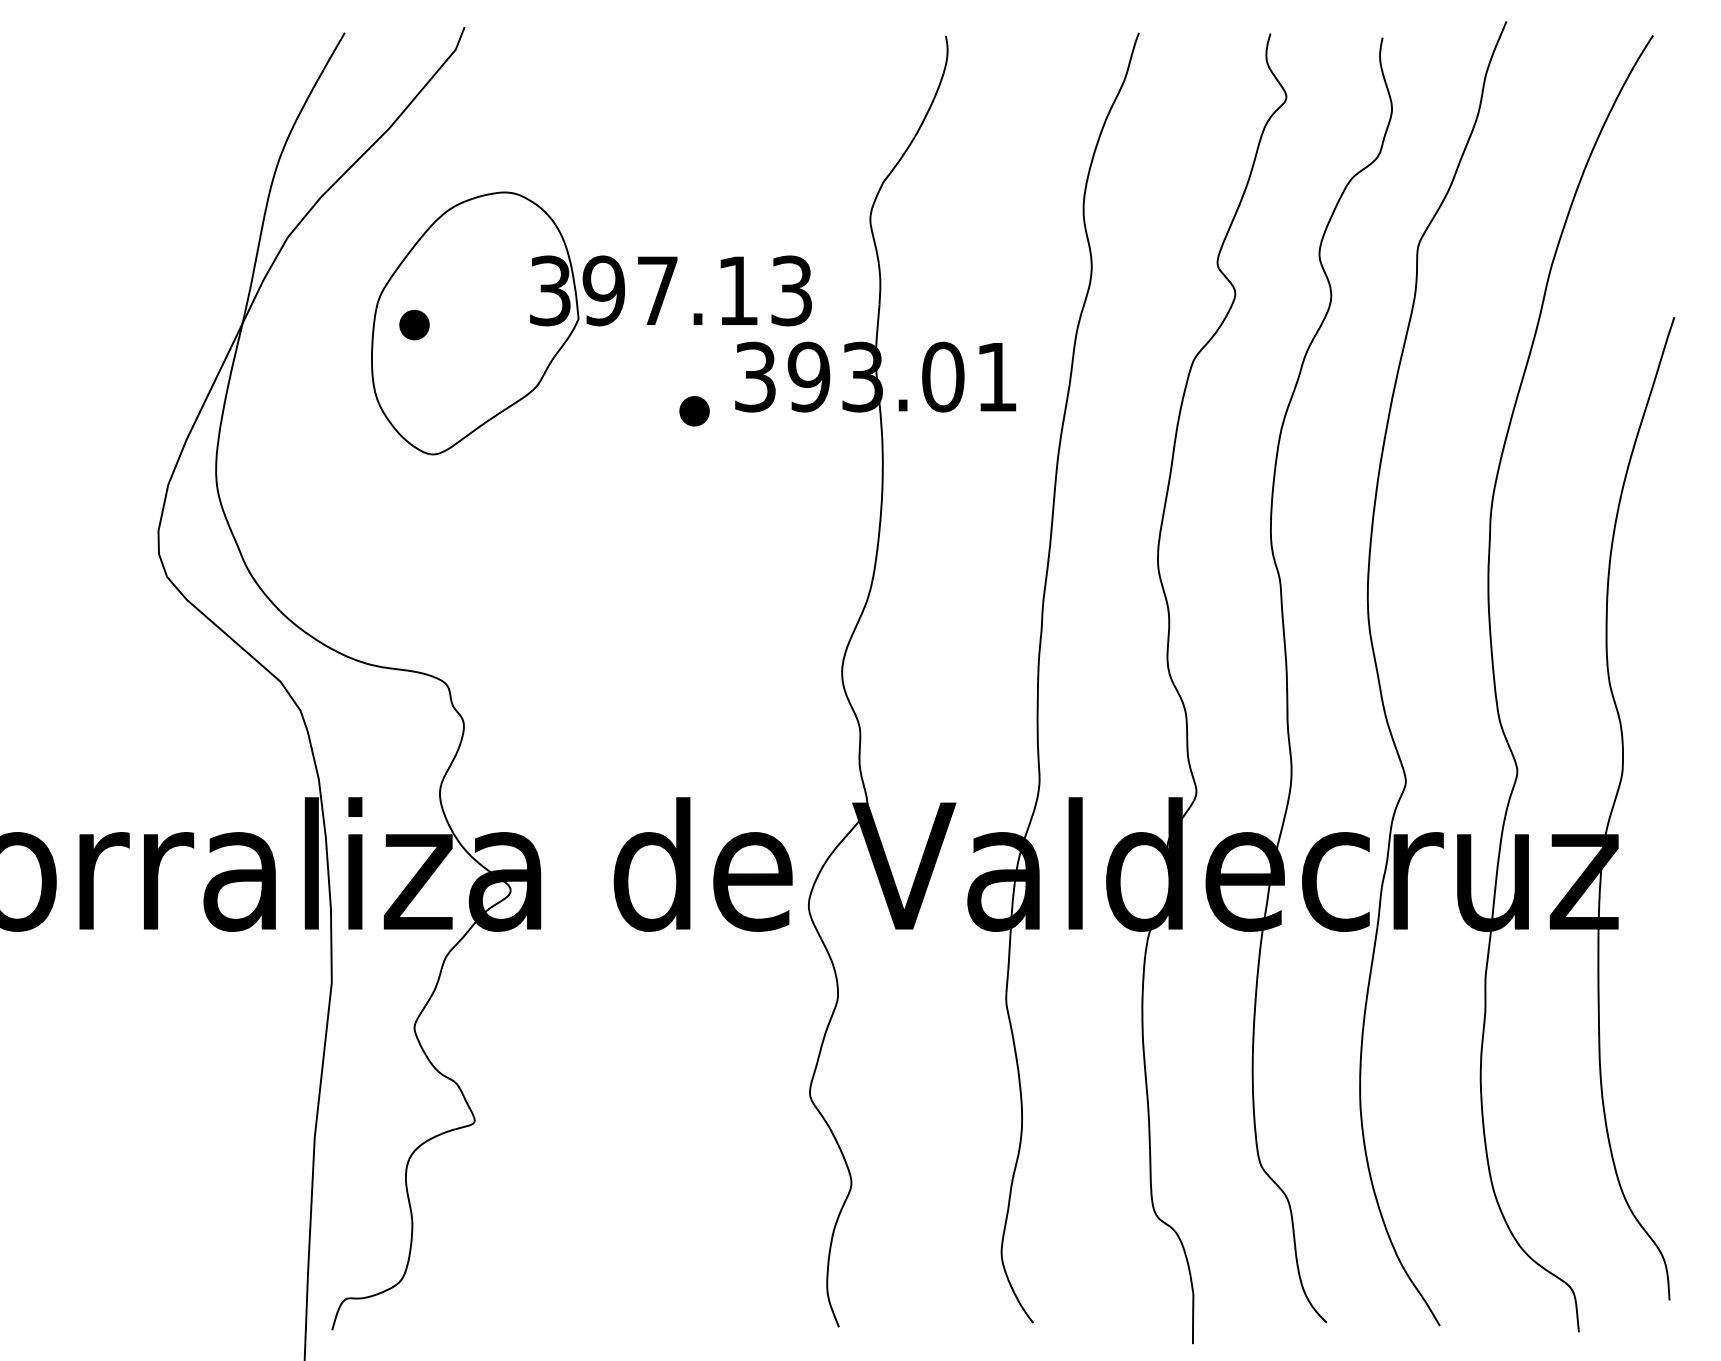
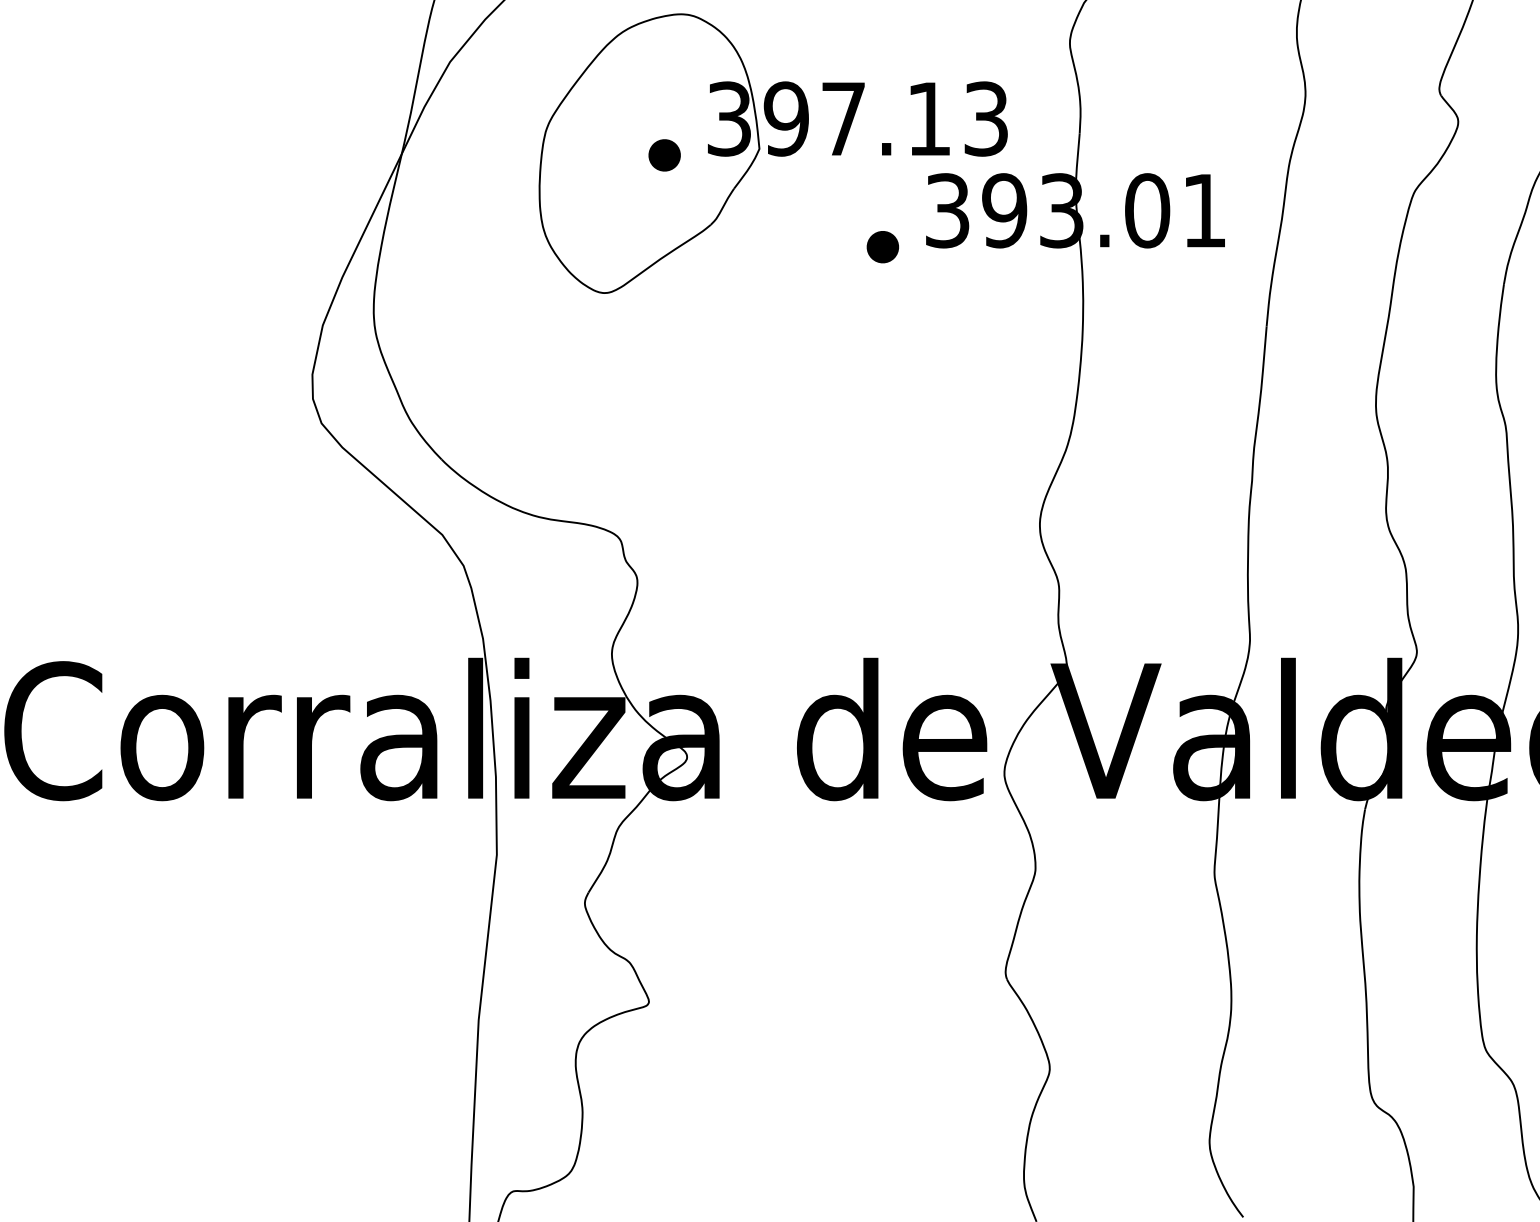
part: (414, 324) -> (664, 154), moved

